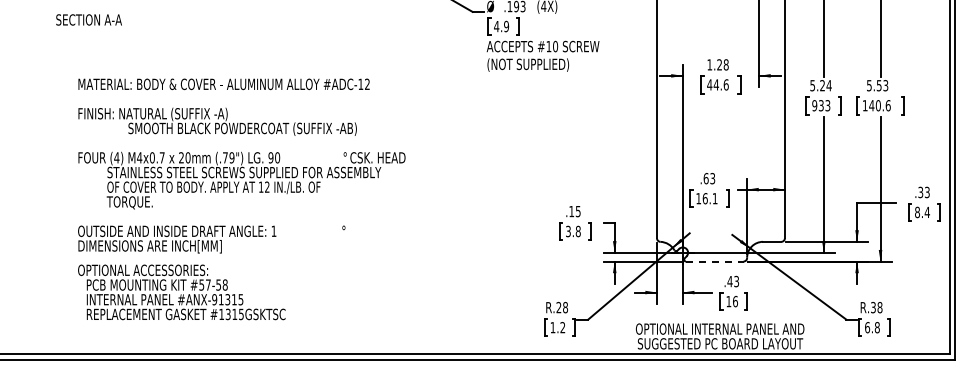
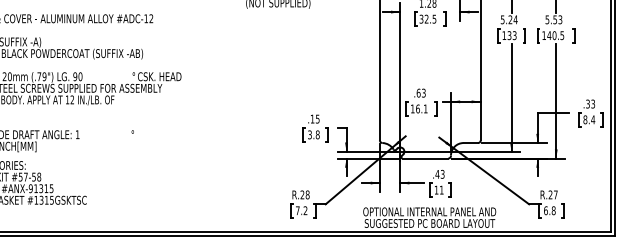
text: (717, 84) -> (427, 18), 44.6 -> 32.5
text: (814, 105) -> (504, 35), 933 -> 133
text: (887, 105) -> (561, 35), 140.6 -> 140.5
line: (714, 261) -> (425, 158), dashed -> solid
text: (735, 301) -> (441, 190), 16 -> 11
text: (876, 307) -> (553, 194), R.38 -> R.27
text: (552, 327) -> (297, 210), 1.2 -> 7.2

